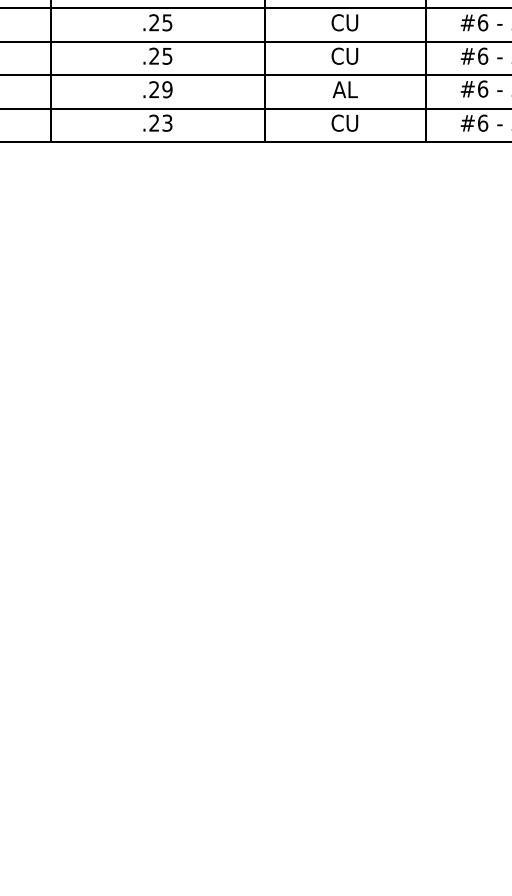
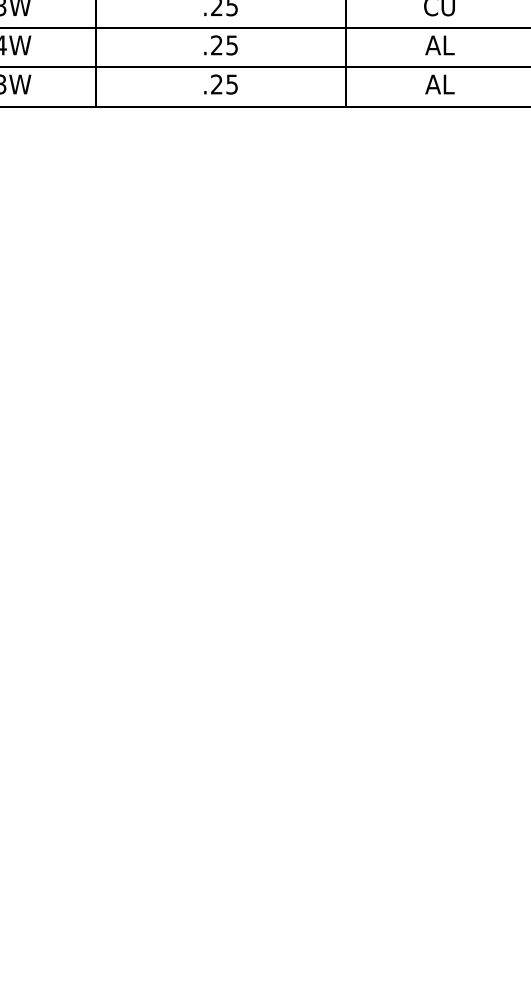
text: (167, 89) -> (232, 45), .29 -> .25
text: (167, 122) -> (232, 83), .23 -> .25
text: (344, 122) -> (439, 83), CU -> AL

